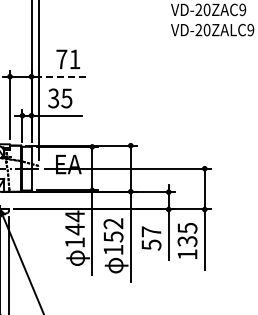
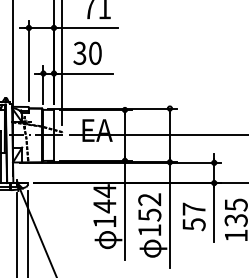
line: (60, 76) -> (87, 27), dashed -> solid
text: (66, 98) -> (94, 53), 35 -> 30

